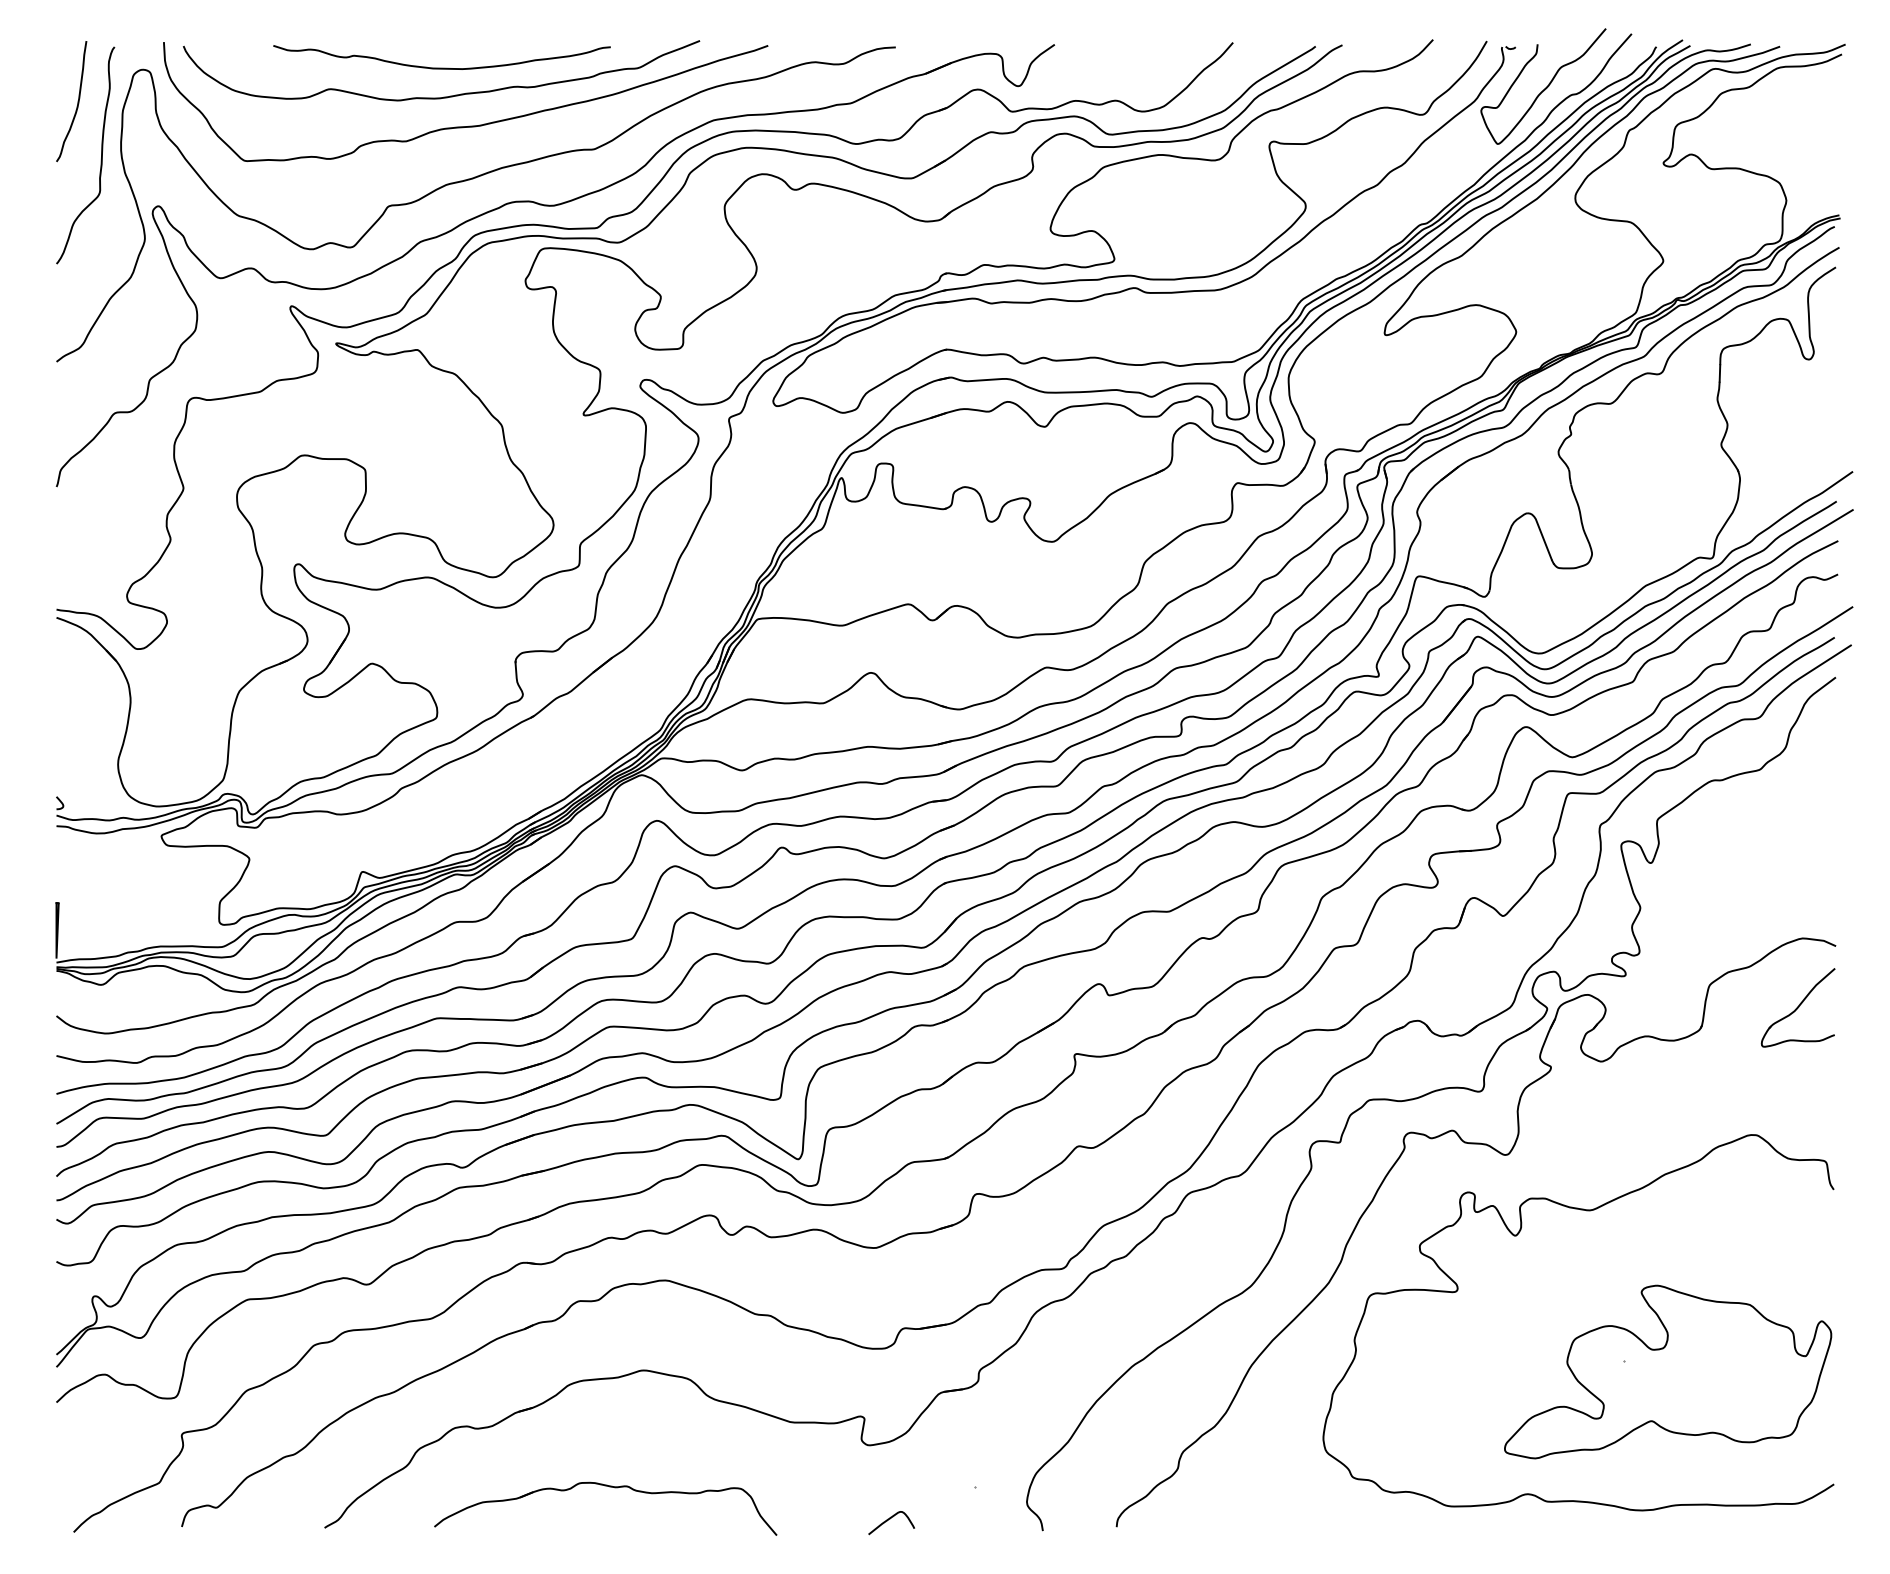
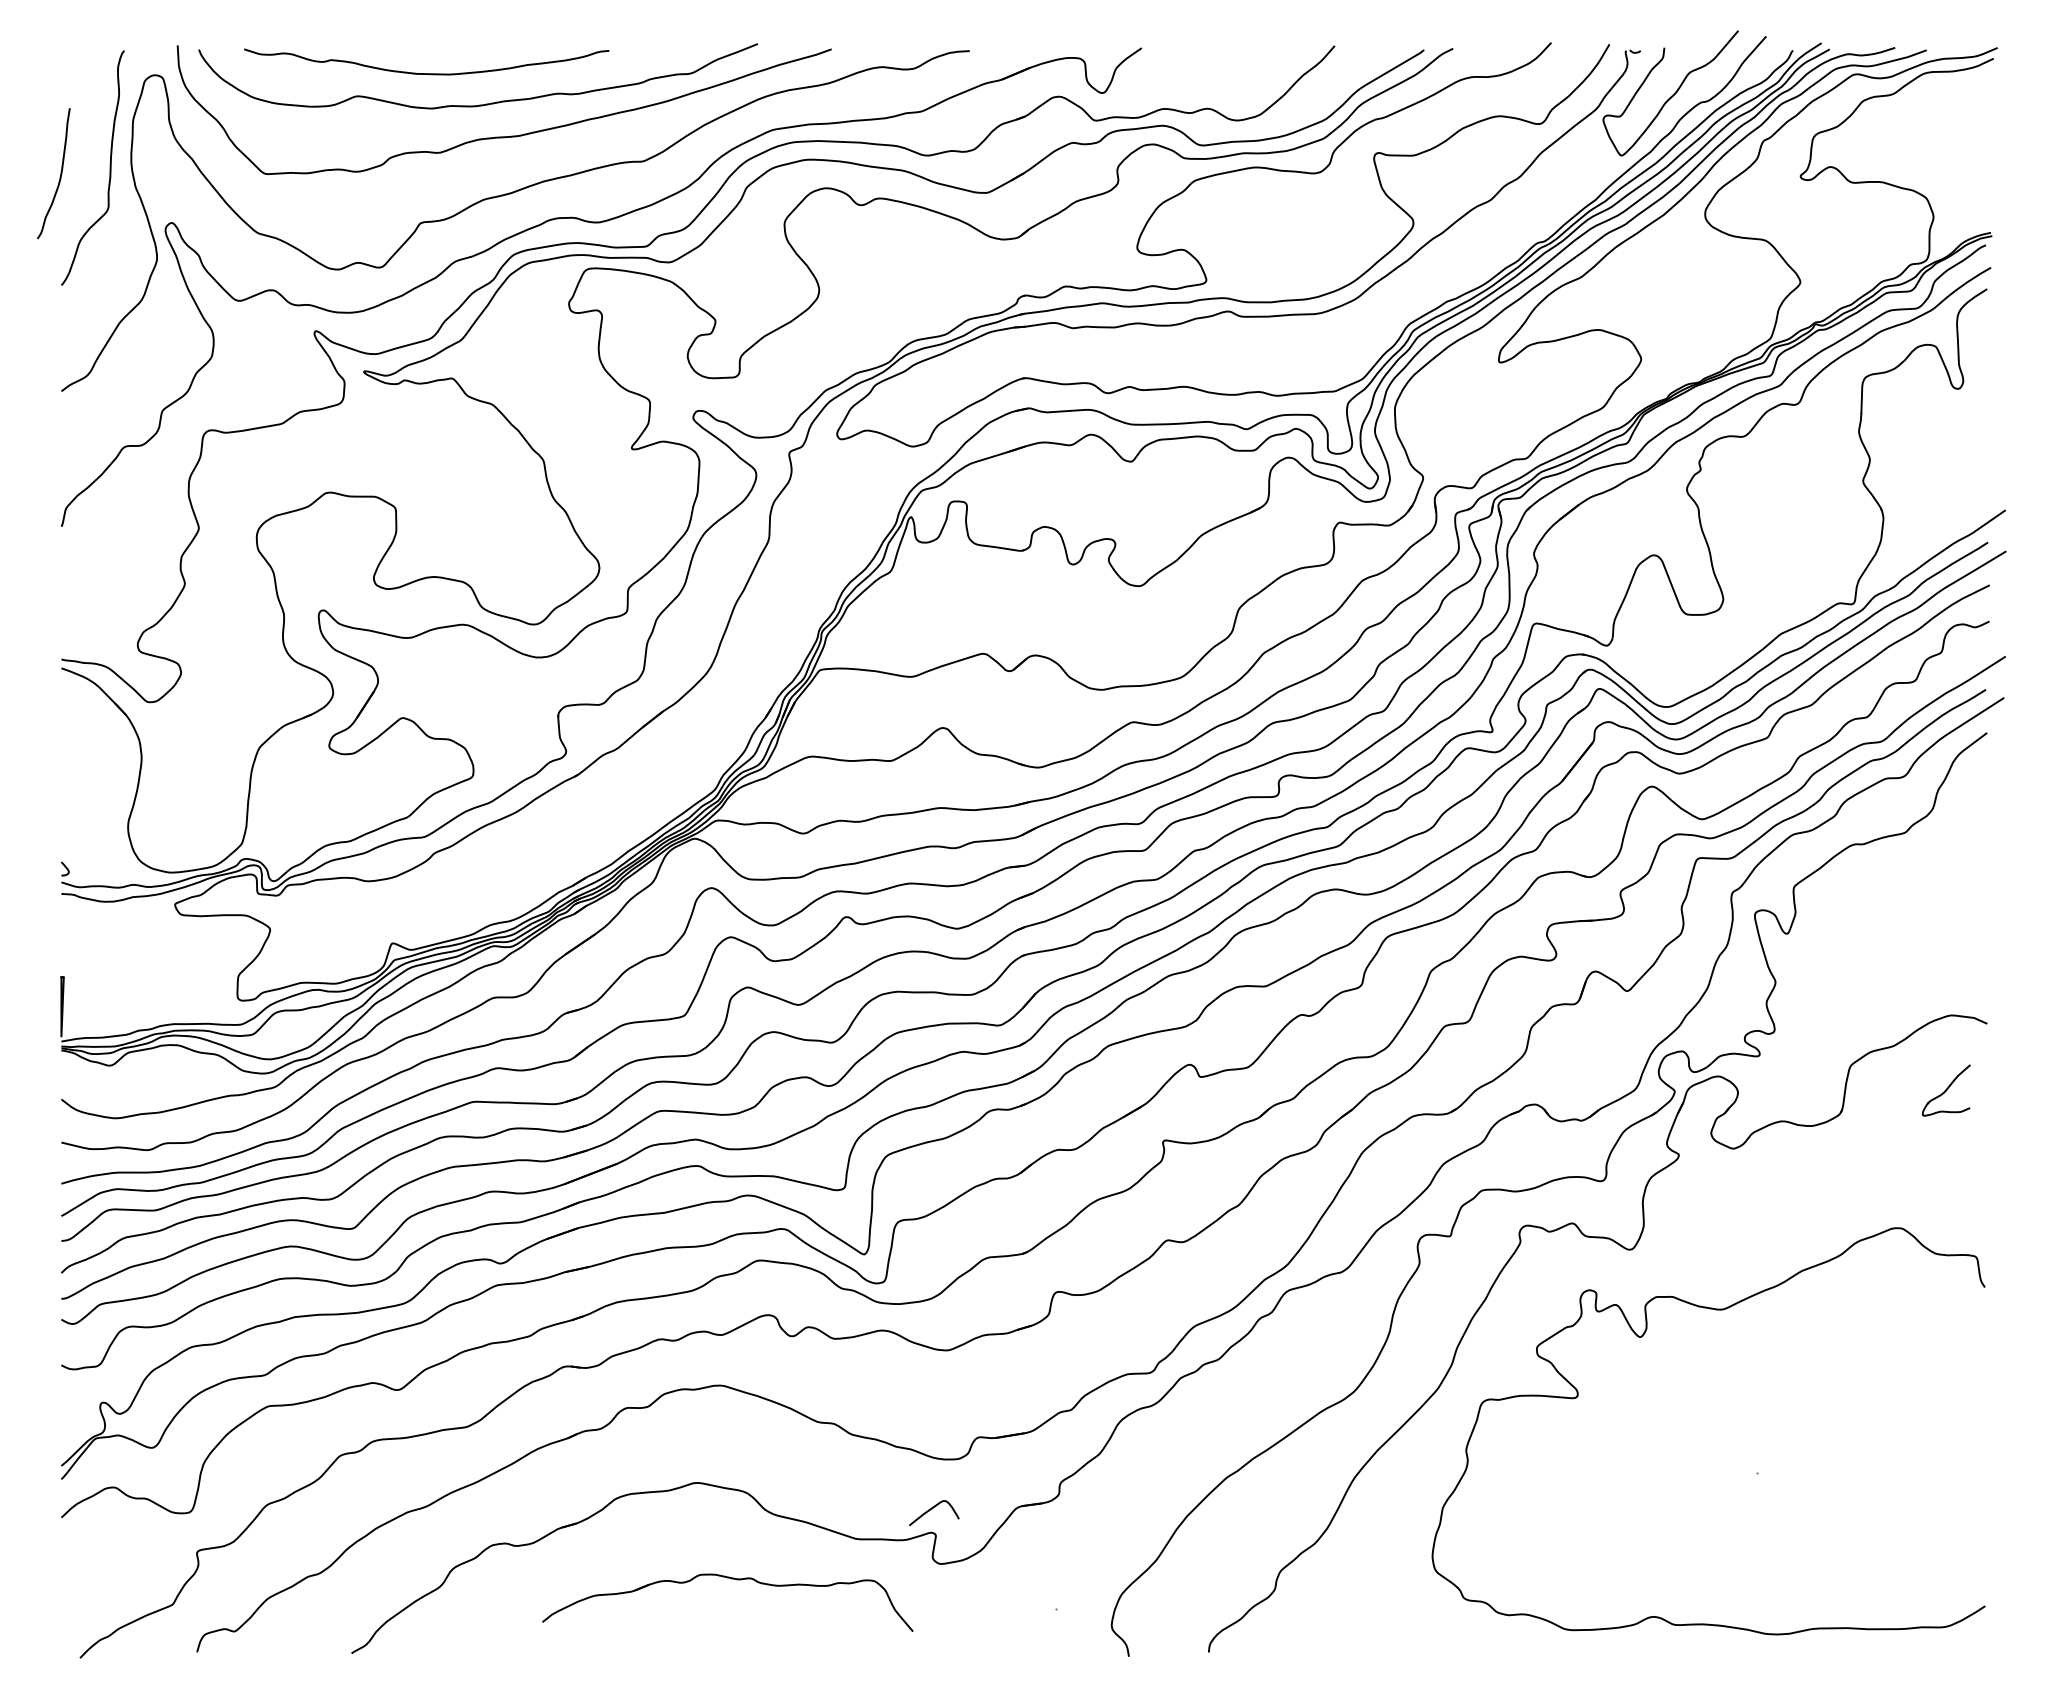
curve: (441, 68) -> (426, 73), moved
curve: (77, 101) -> (60, 173), moved
part: (1798, 1007) -> (1946, 1090), size x0.6
part: (1668, 1371) -> (1805, 1484), removed
part: (609, 1487) -> (731, 1579), moved
curve: (890, 1519) -> (932, 1509), moved

